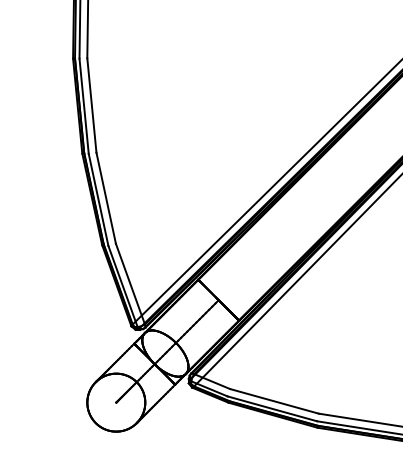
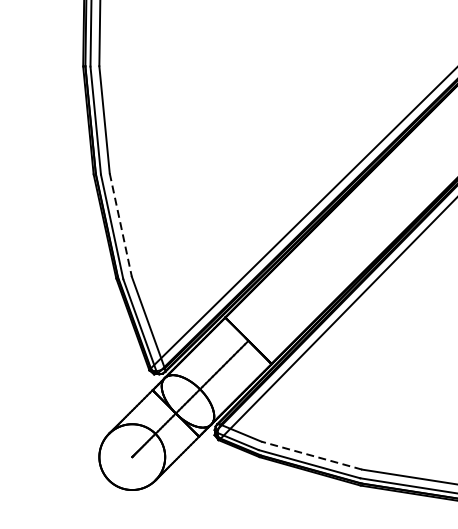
line: (106, 198) -> (121, 225), solid -> dashed
line: (273, 401) -> (310, 455), solid -> dashed

